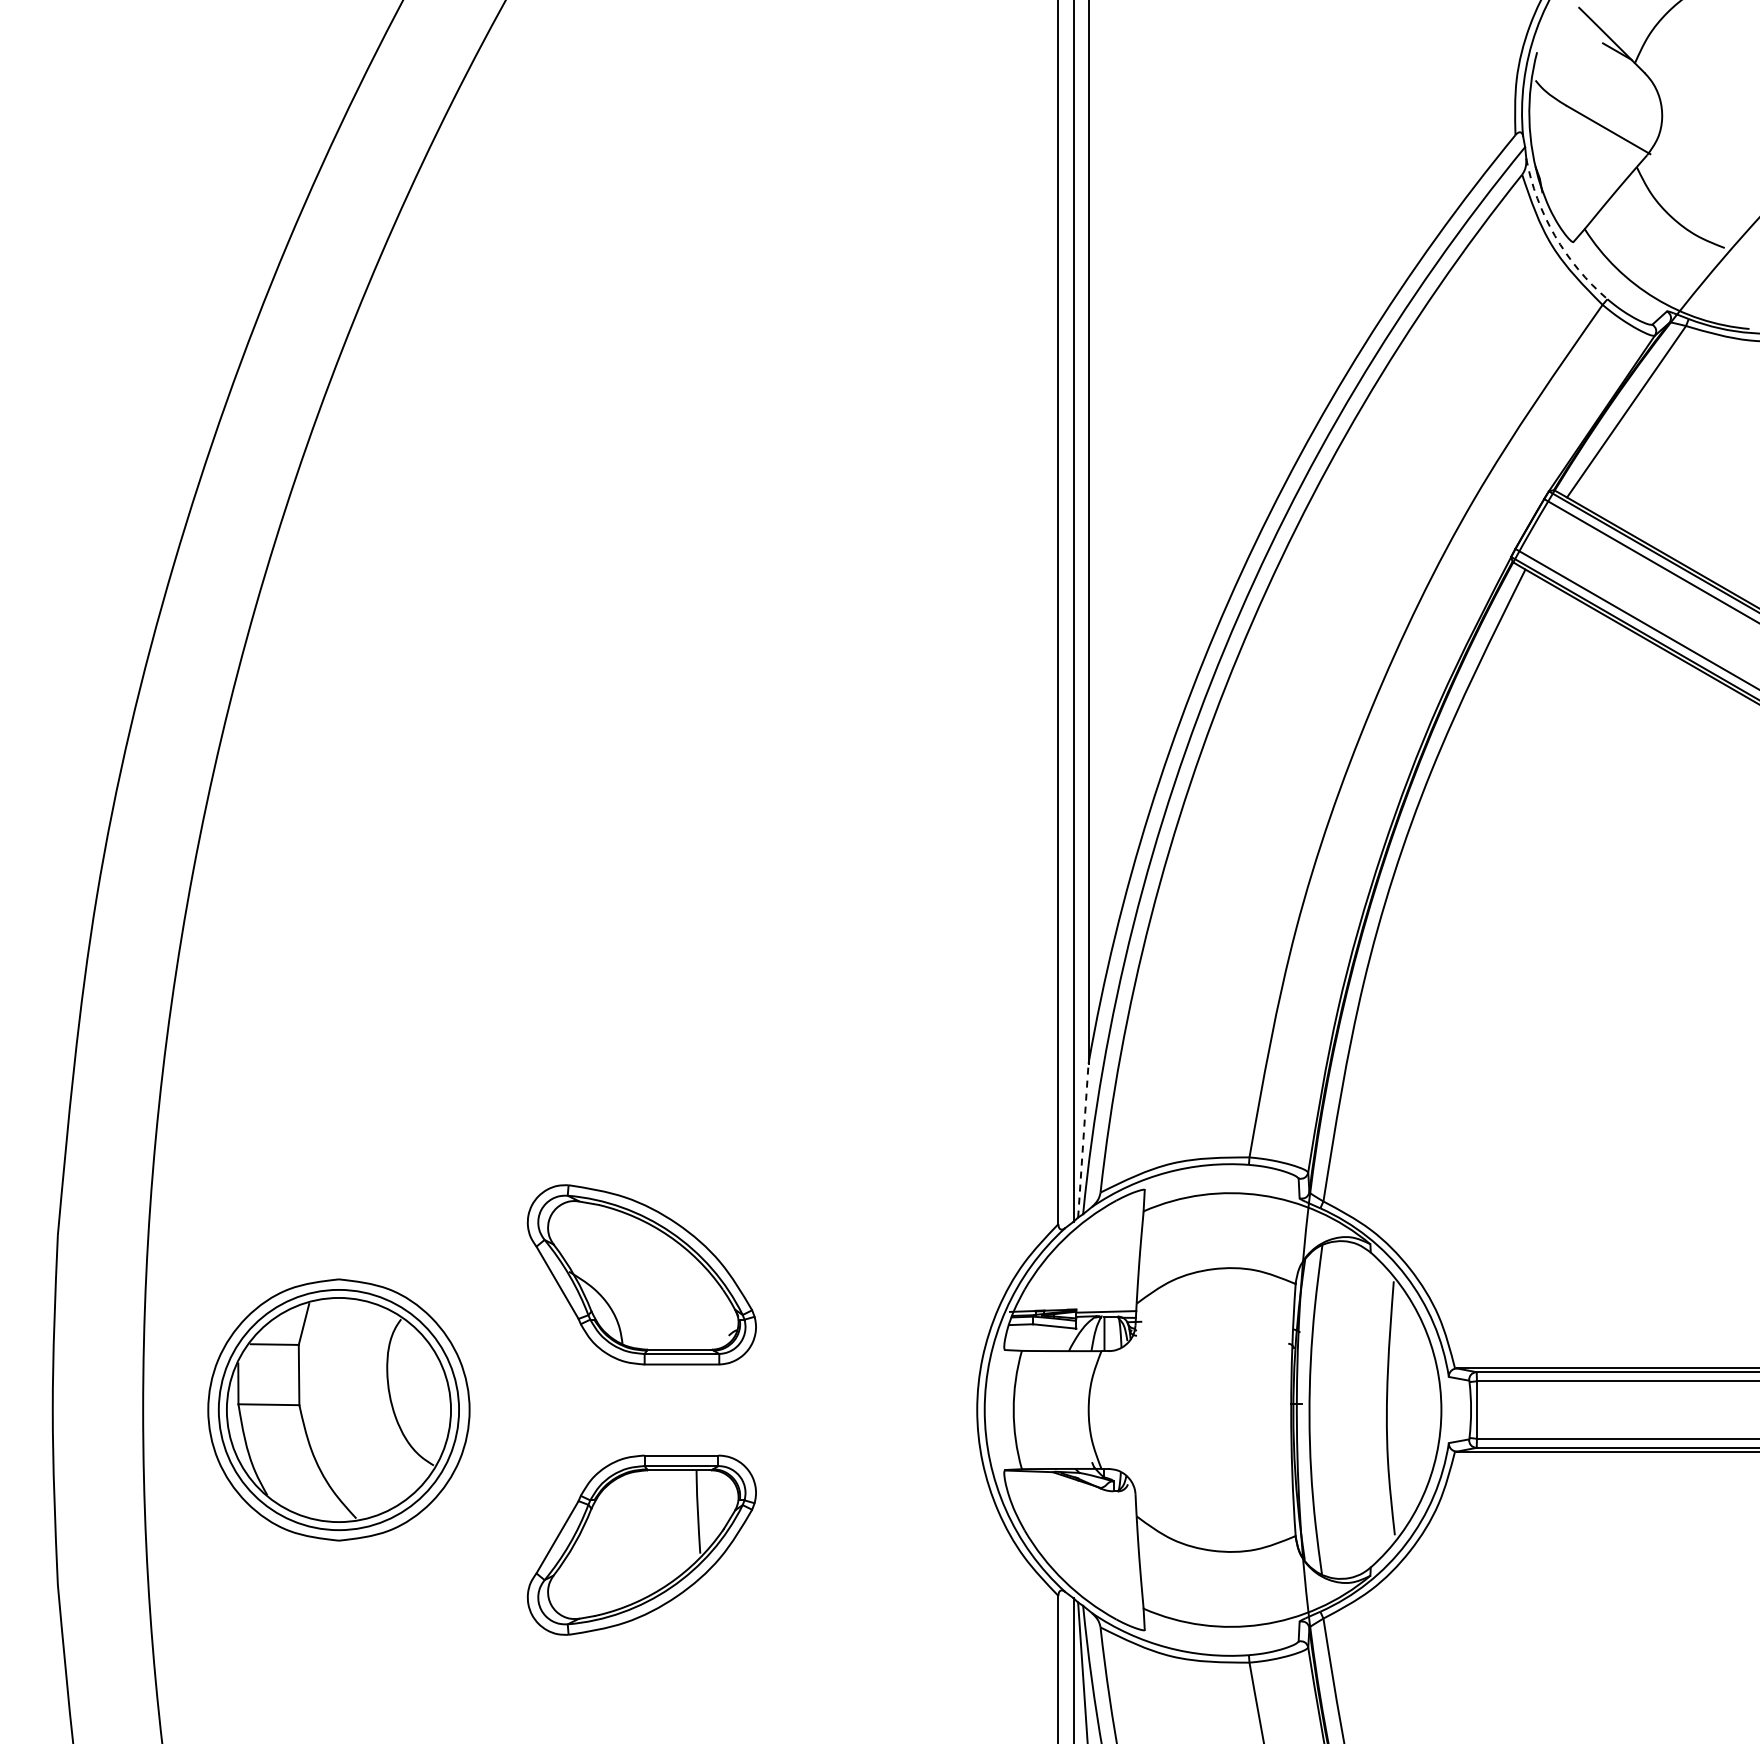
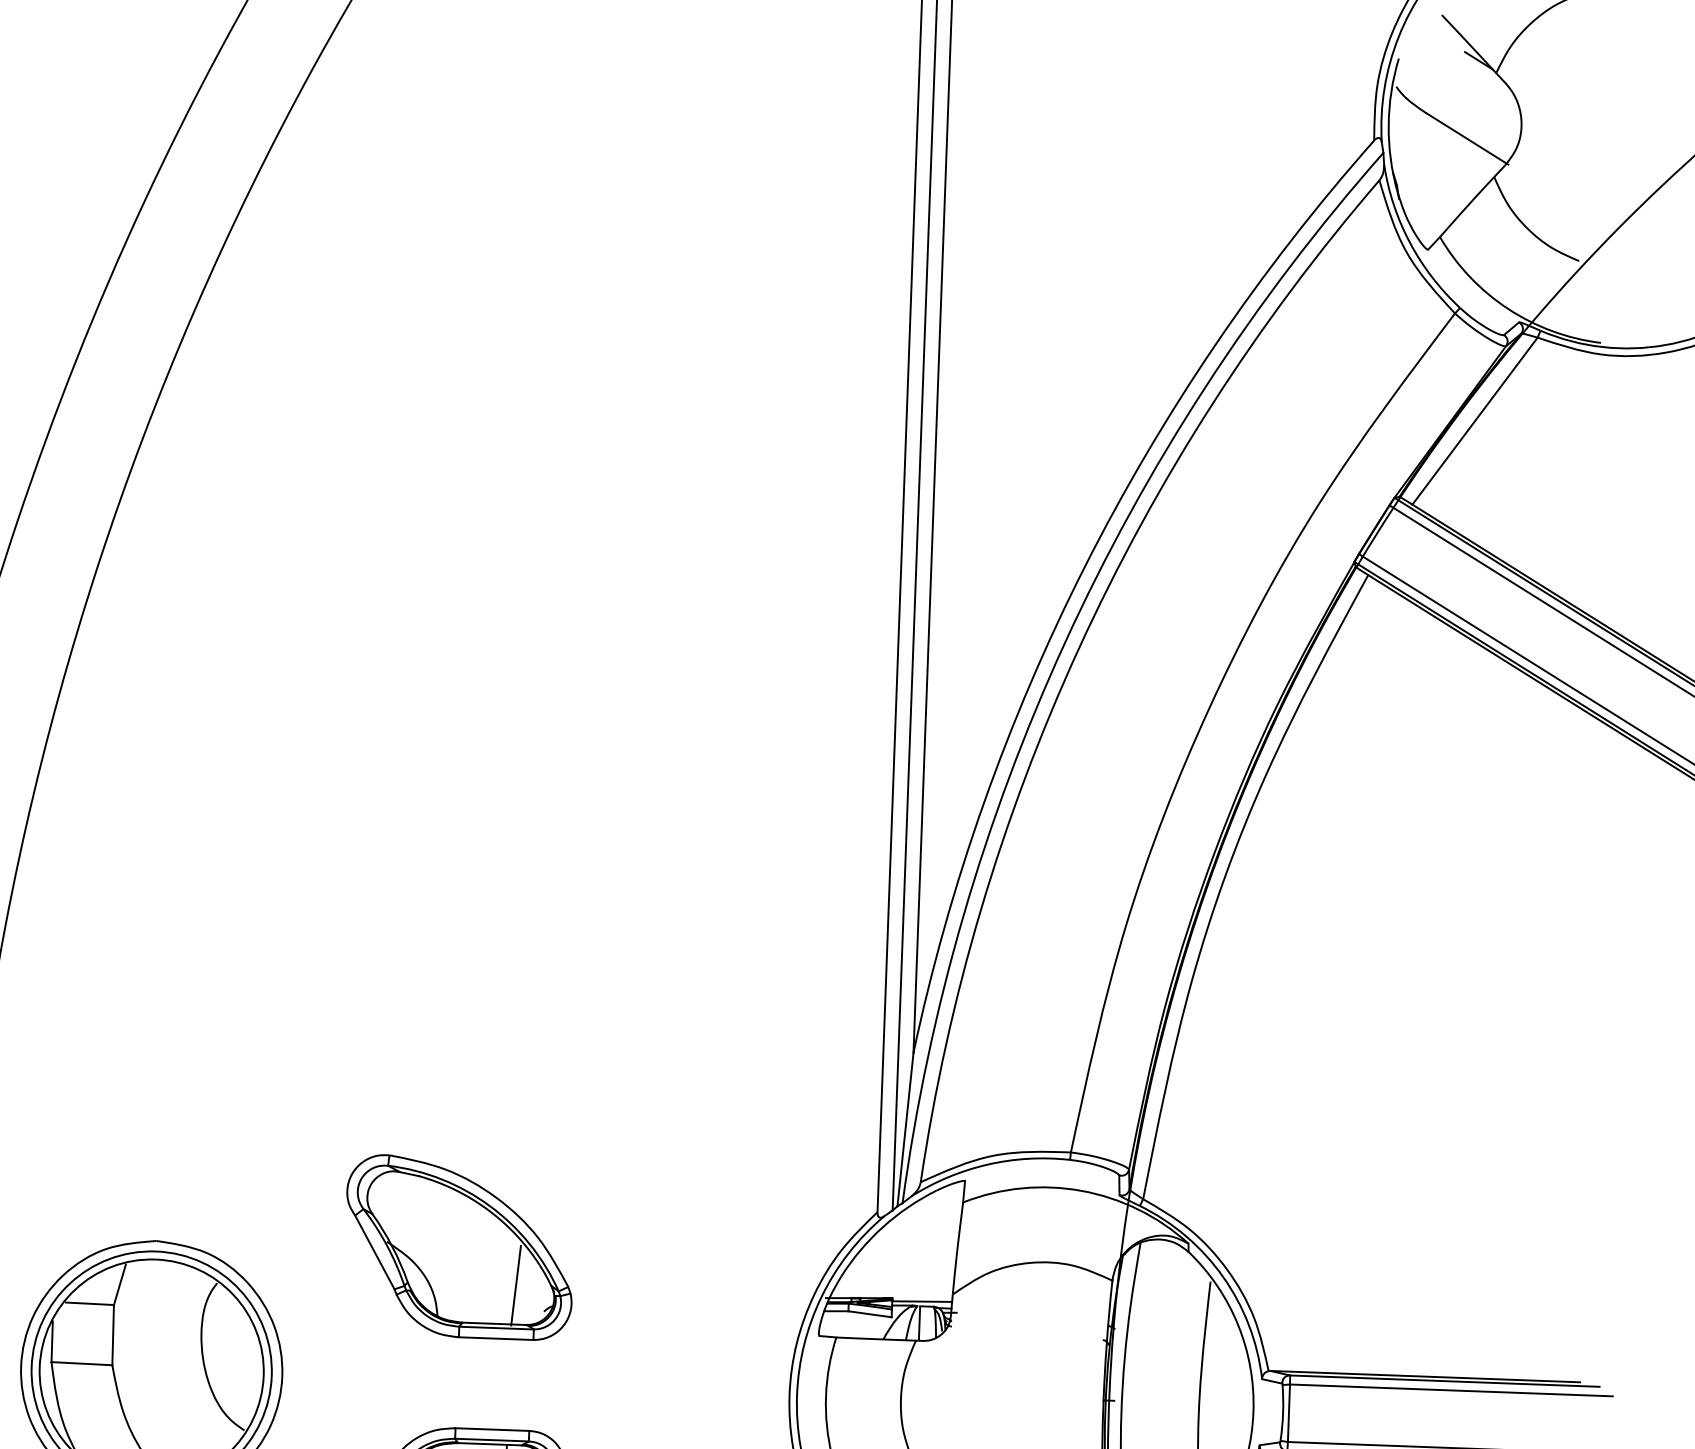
arc: (1554, 235) -> (1409, 242), dashed -> solid
line: (1083, 1140) -> (905, 1129), dashed -> solid
line: (699, 1310) -> (515, 1285), added

